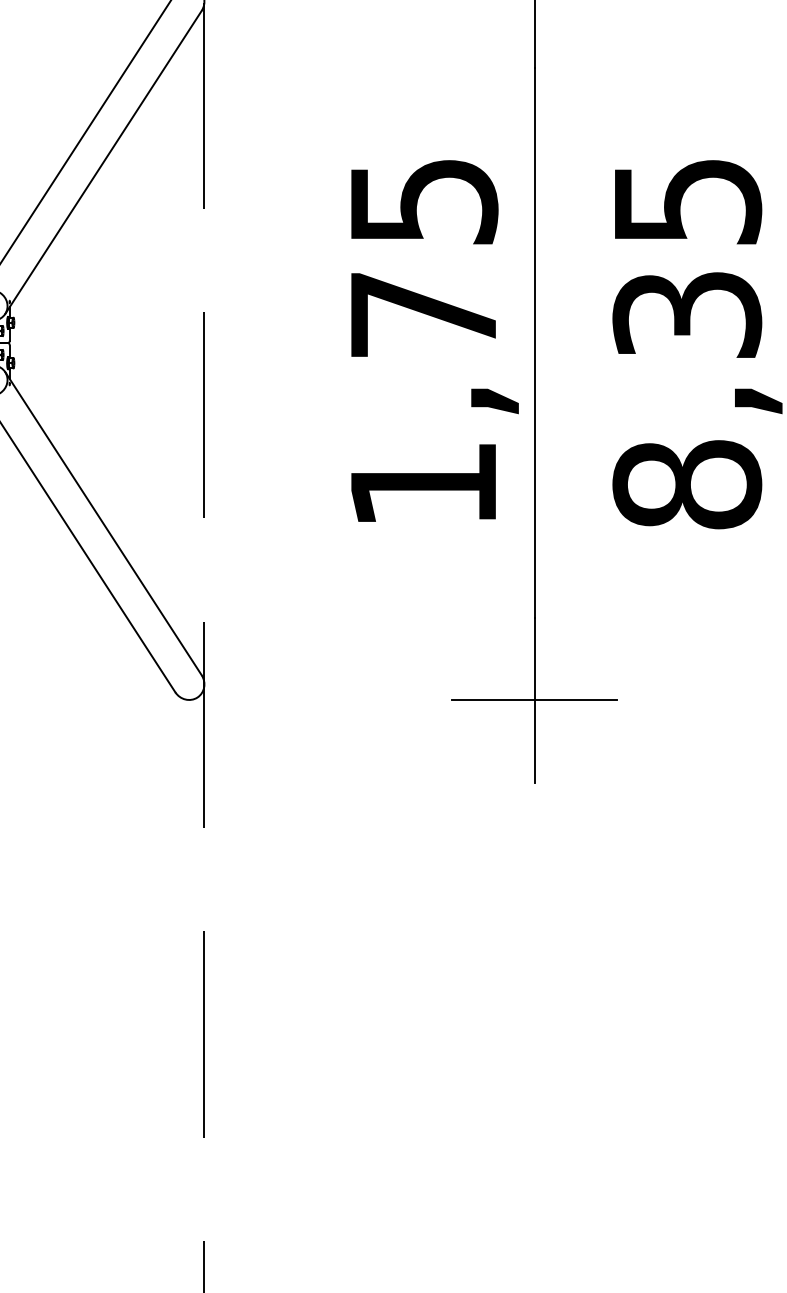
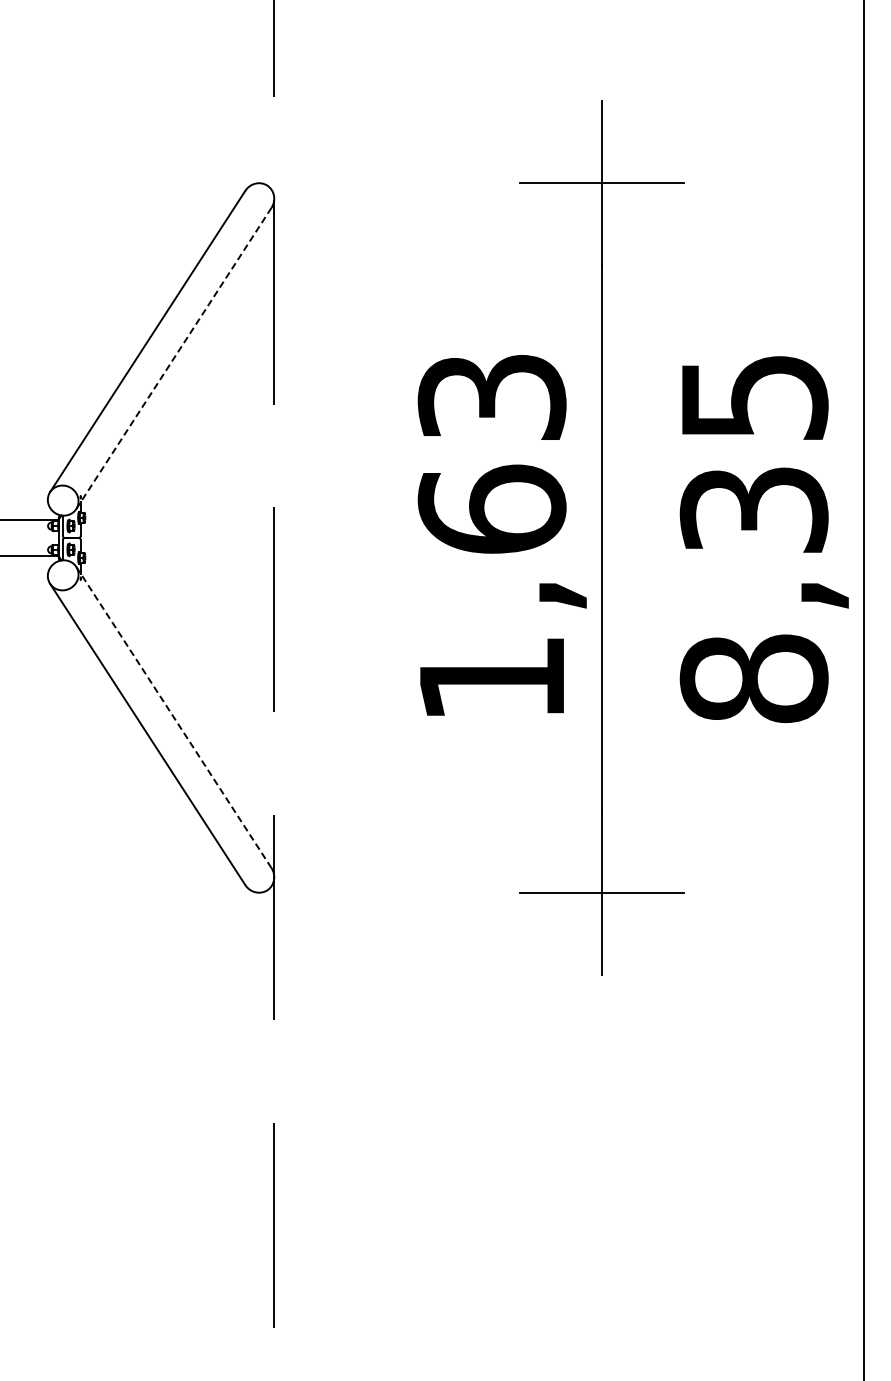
line: (103, 162) -> (173, 358), solid -> dashed
text: (422, 259) -> (491, 454), 1,75 -> 1,63
line: (103, 523) -> (173, 717), solid -> dashed

